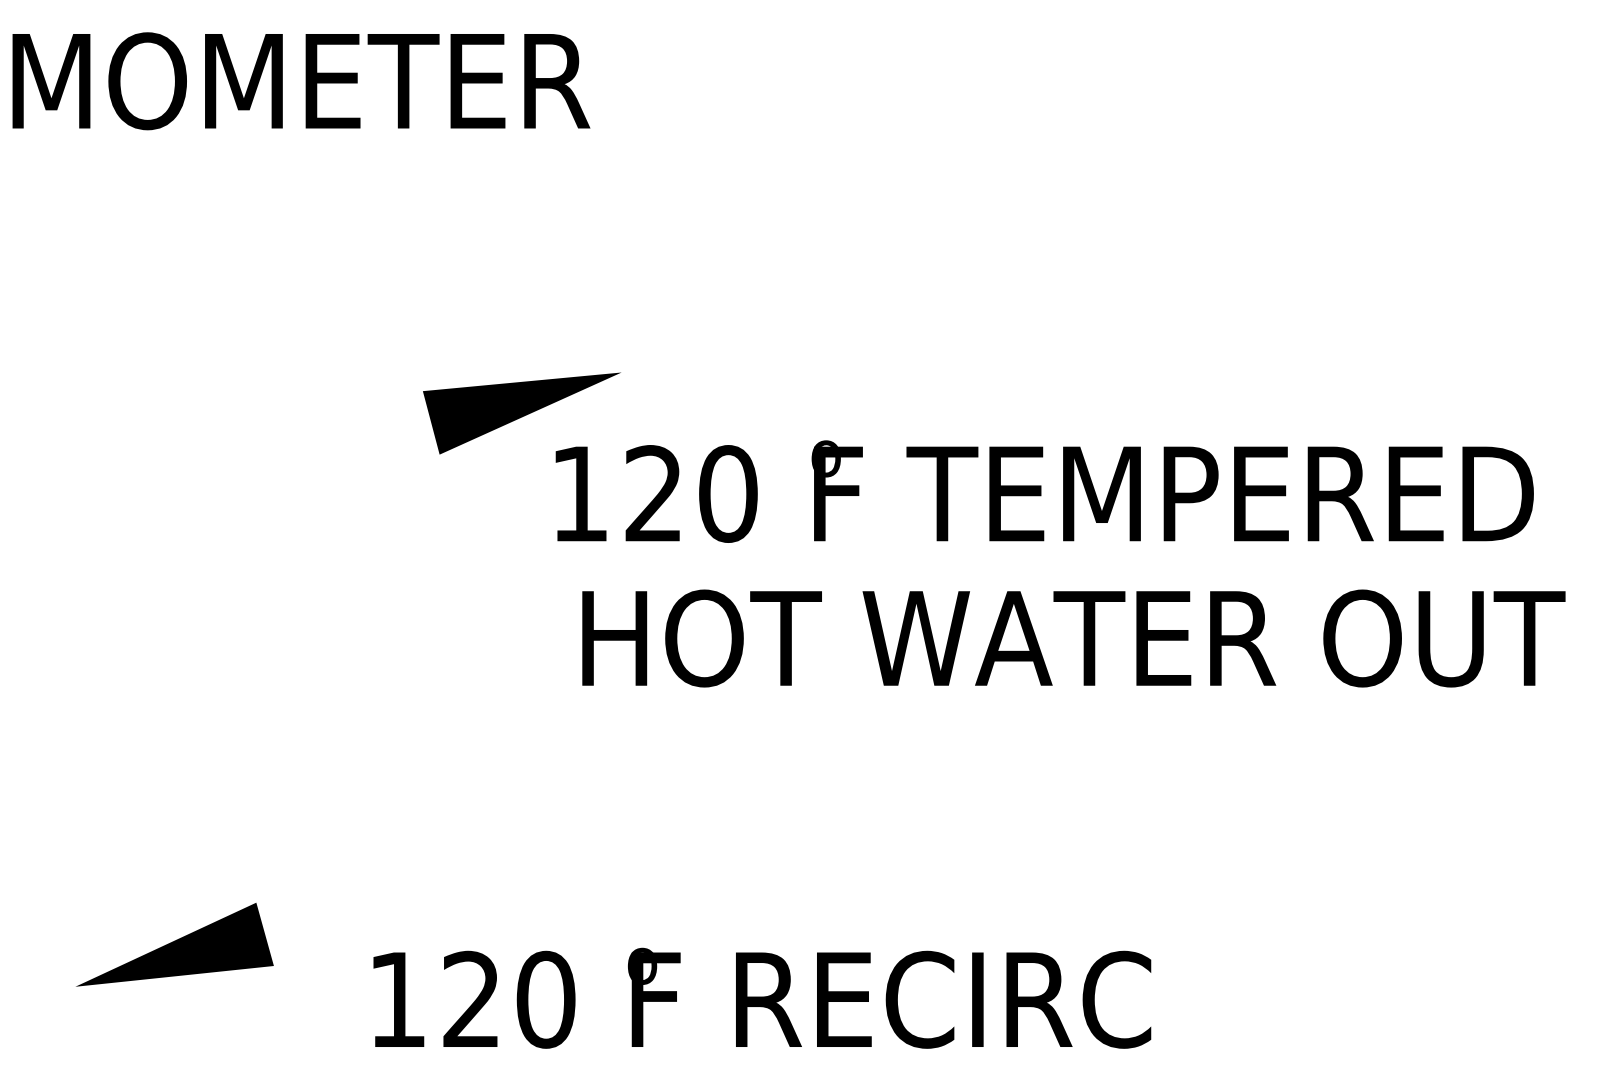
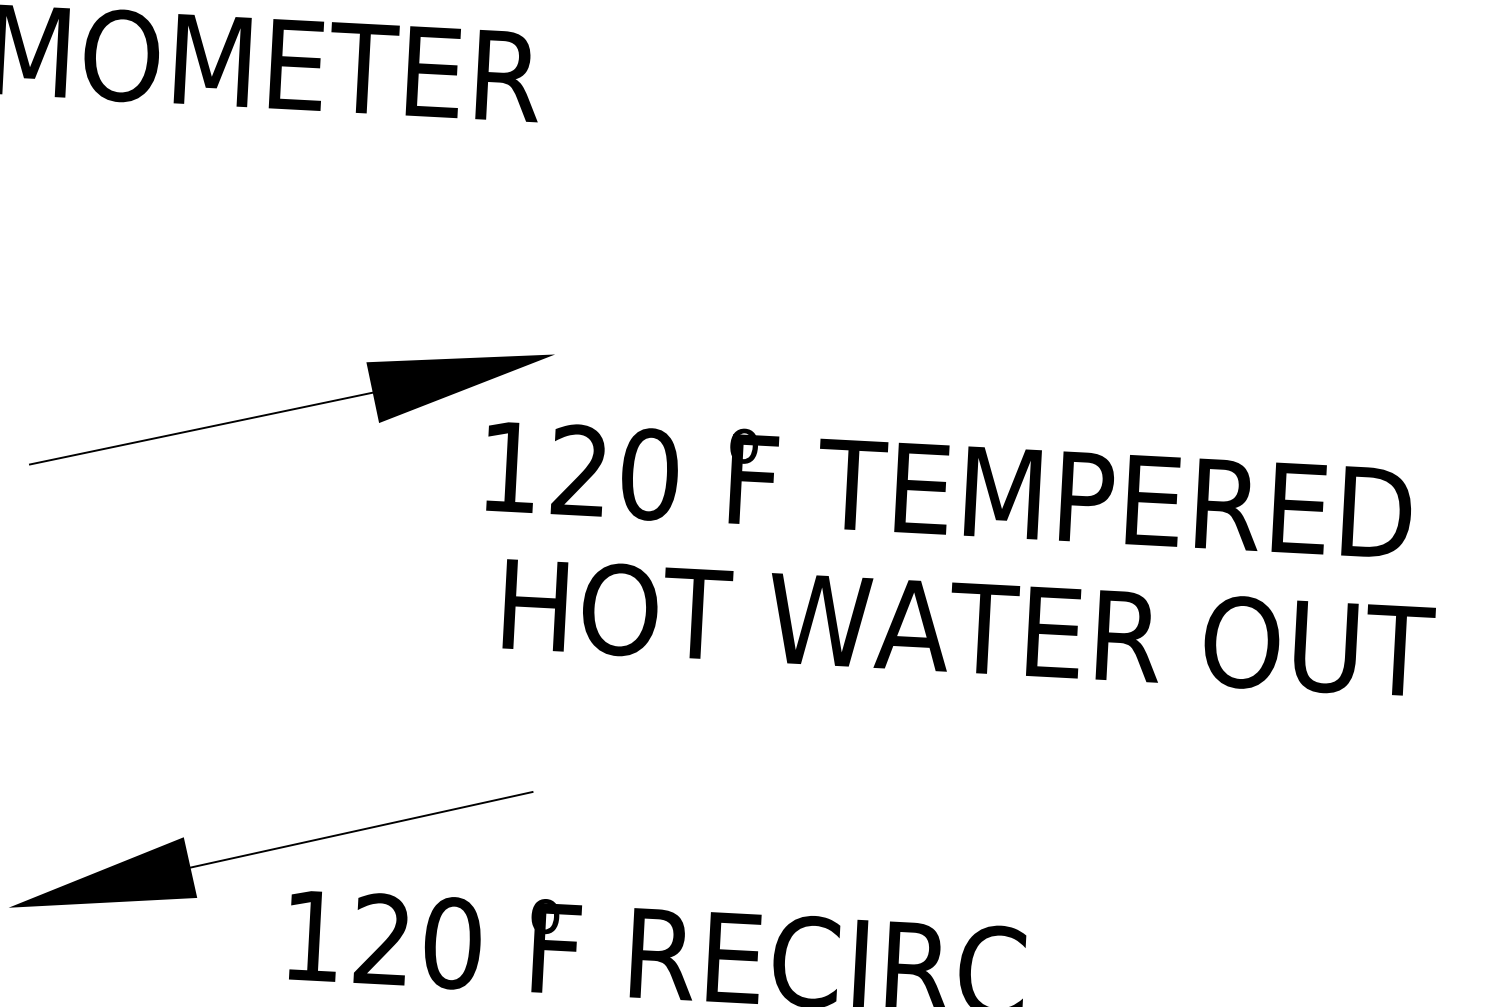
line: (252, 469) -> (201, 427), added
line: (443, 884) -> (361, 829), added

